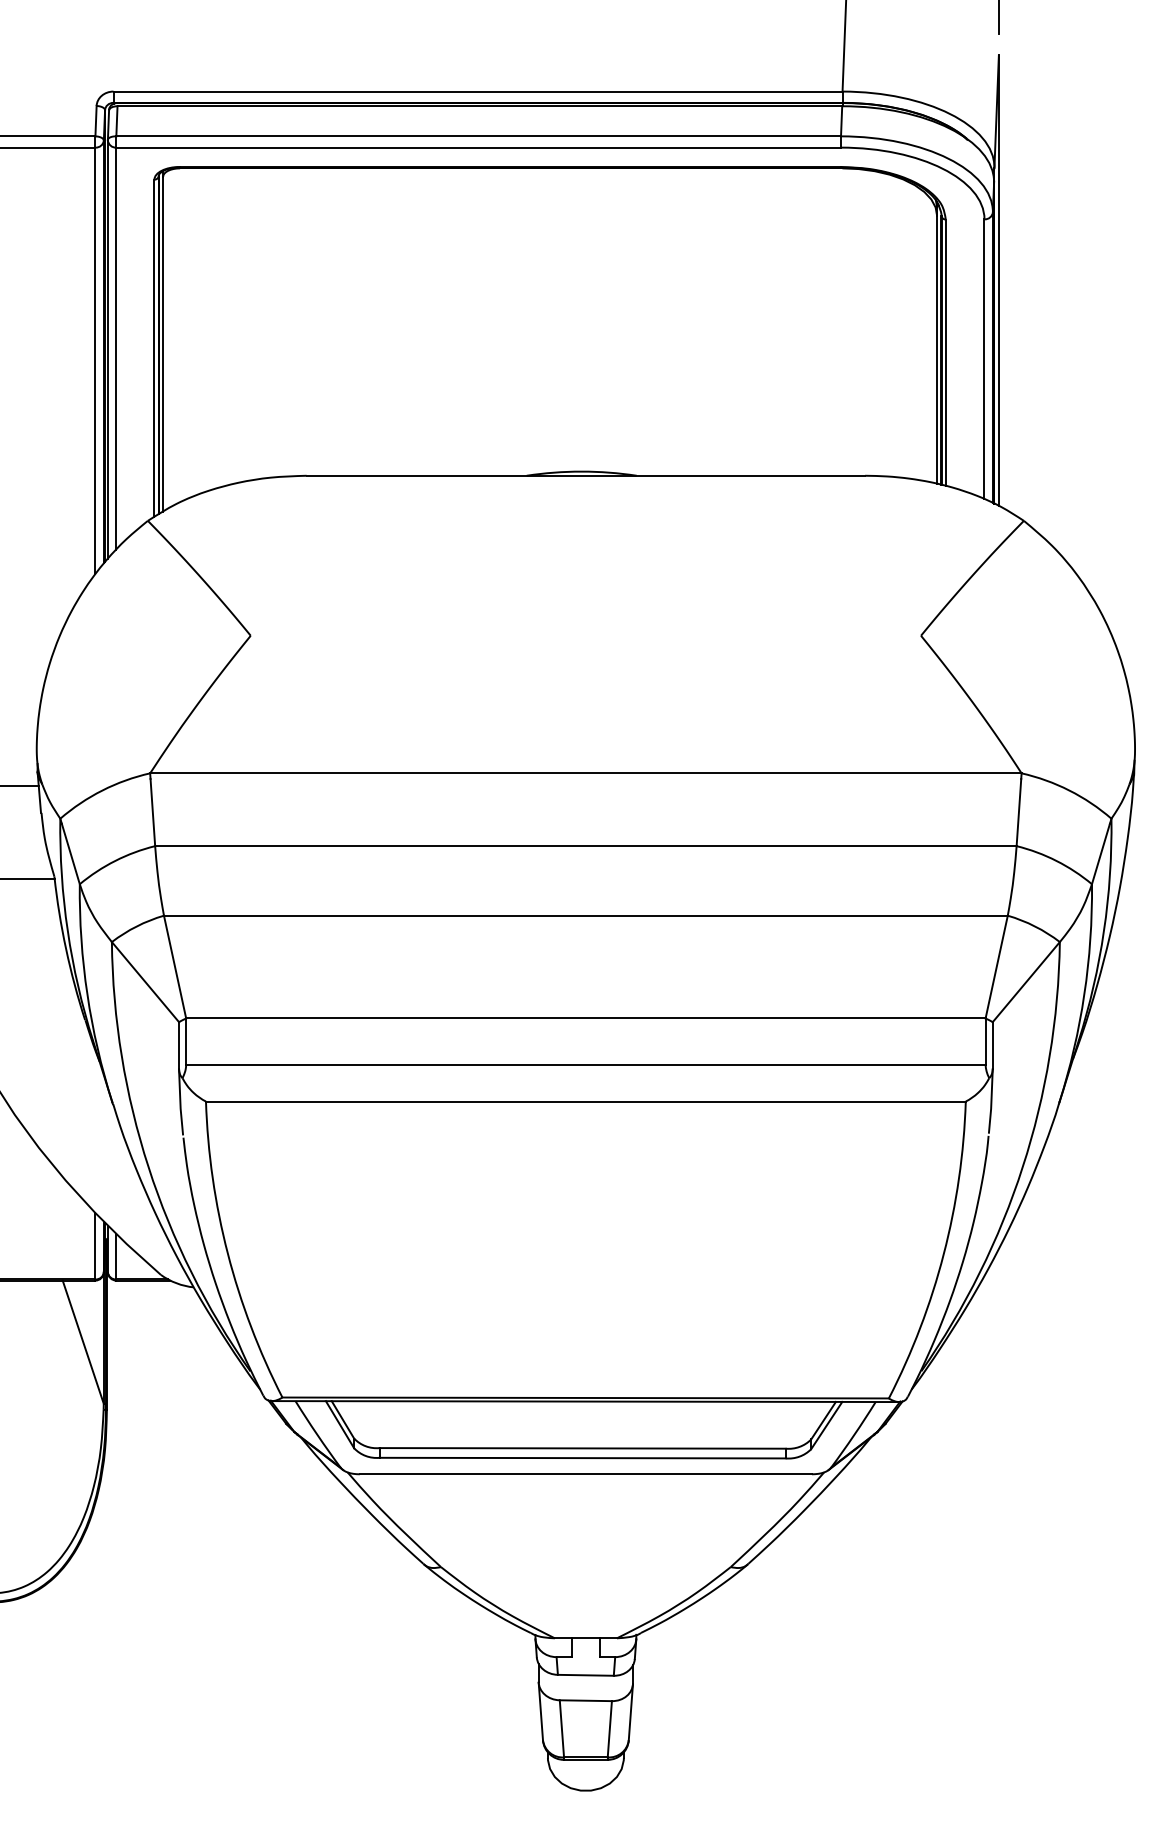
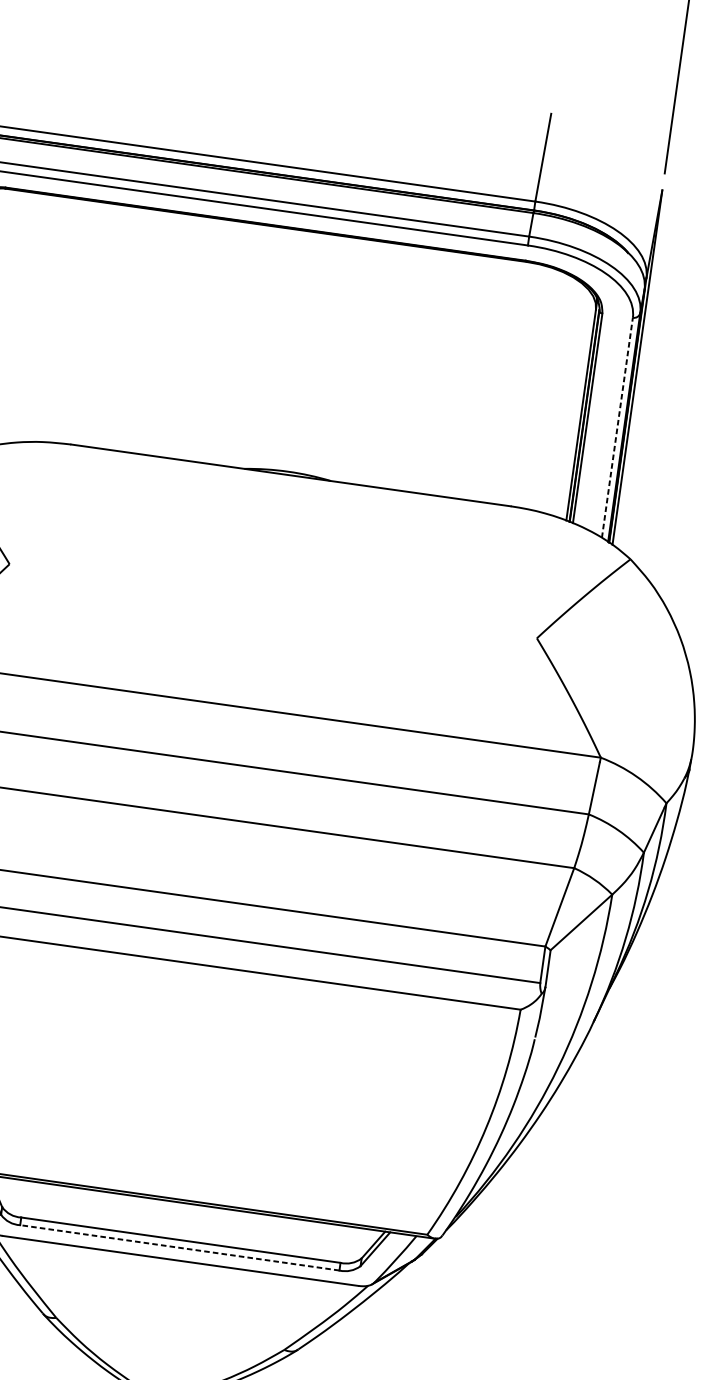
line: (984, 359) -> (617, 428), solid -> dashed
line: (582, 1458) -> (179, 1248), solid -> dashed

